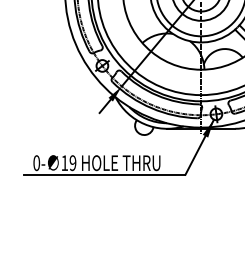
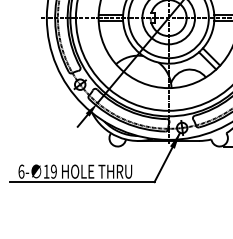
text: (36, 162) -> (21, 171), 0- -> 6-

